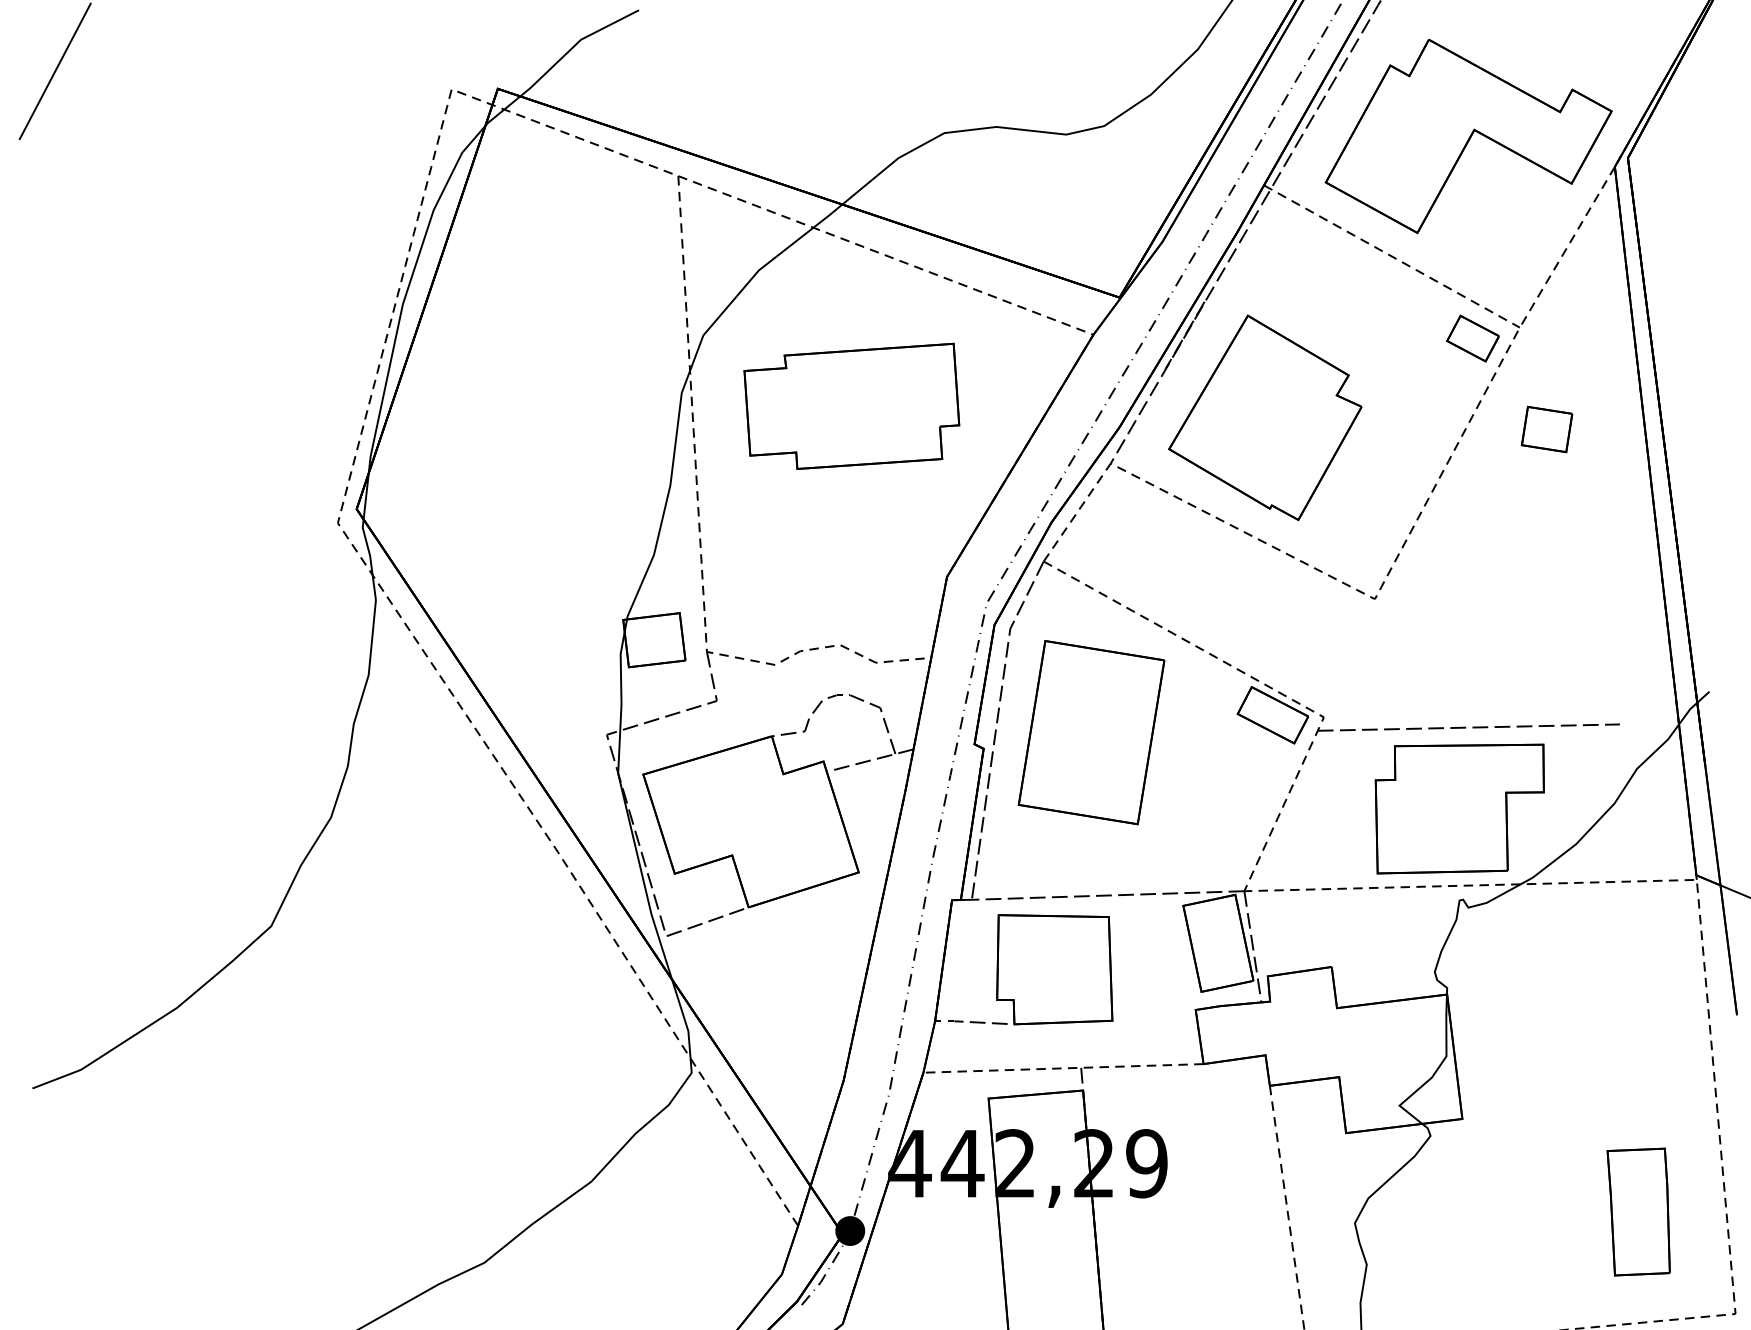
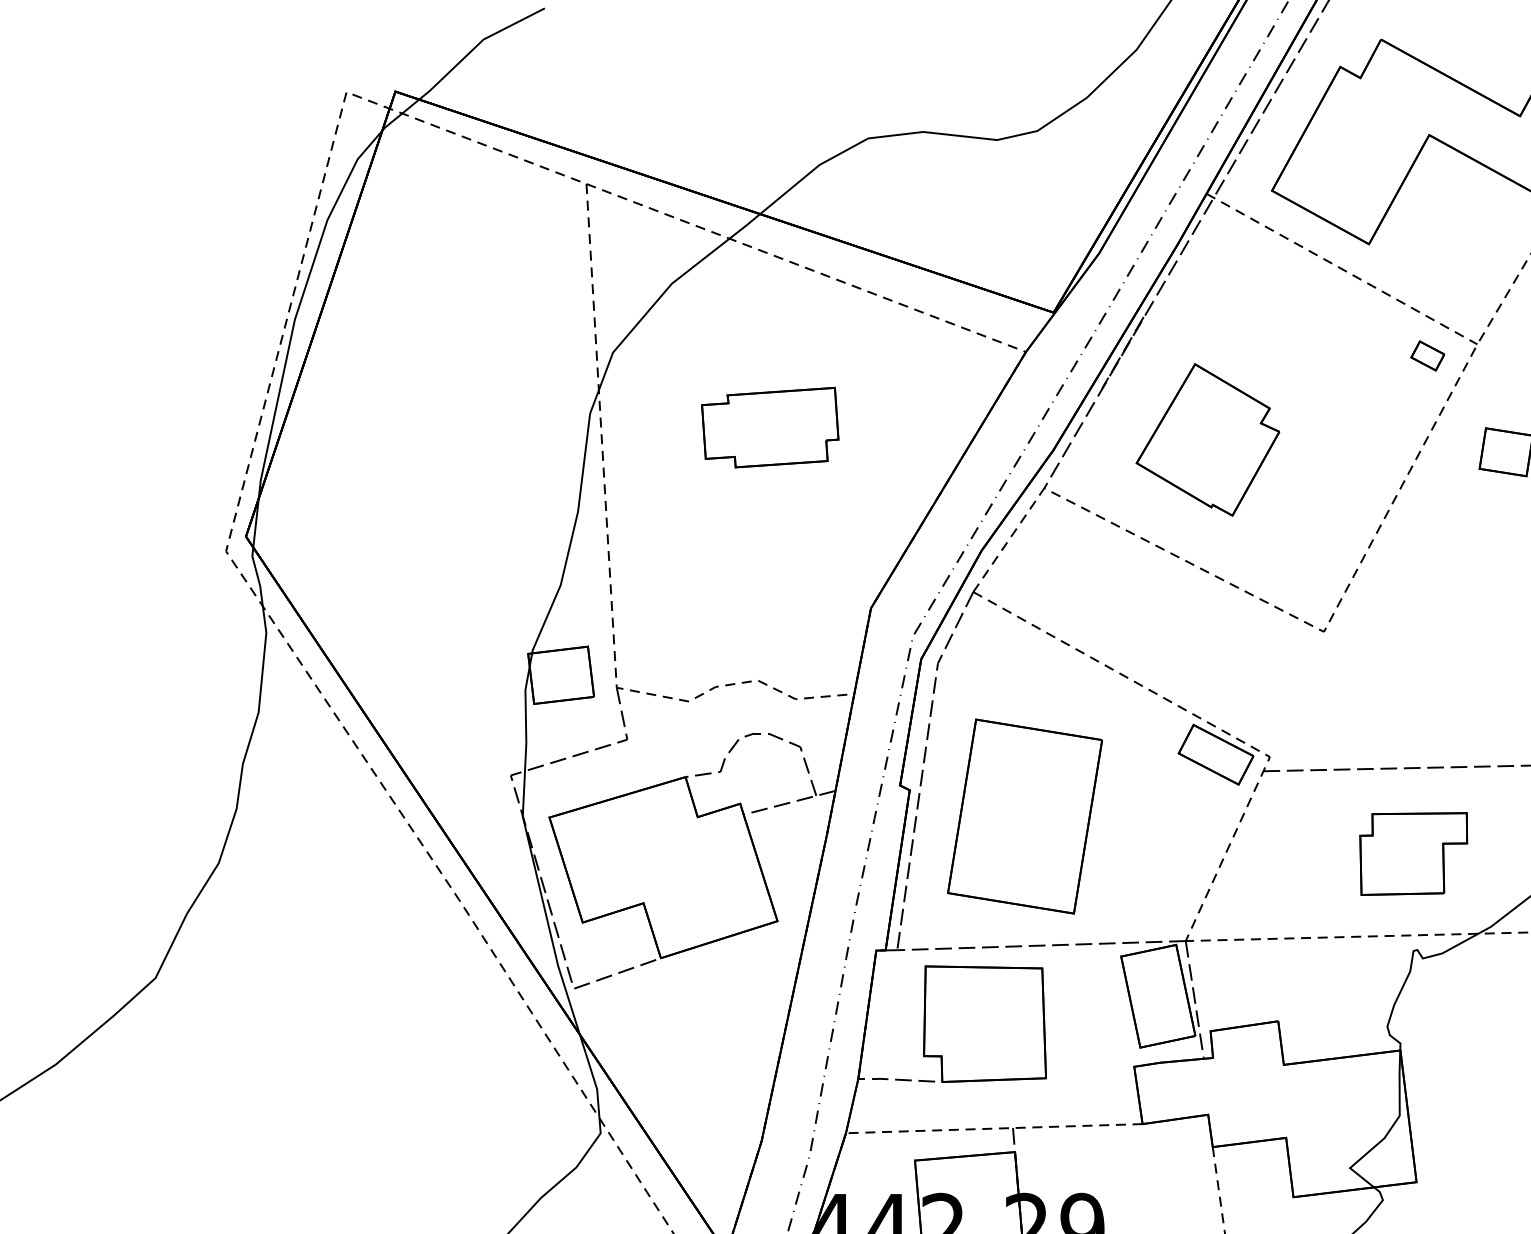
part: (1472, 338) -> (1427, 355), size x0.6
part: (851, 405) -> (769, 426), size x0.6
part: (1265, 417) -> (1208, 439), size x0.7
part: (1091, 732) -> (1024, 816), moved
part: (1459, 808) -> (1413, 853), size x0.6

